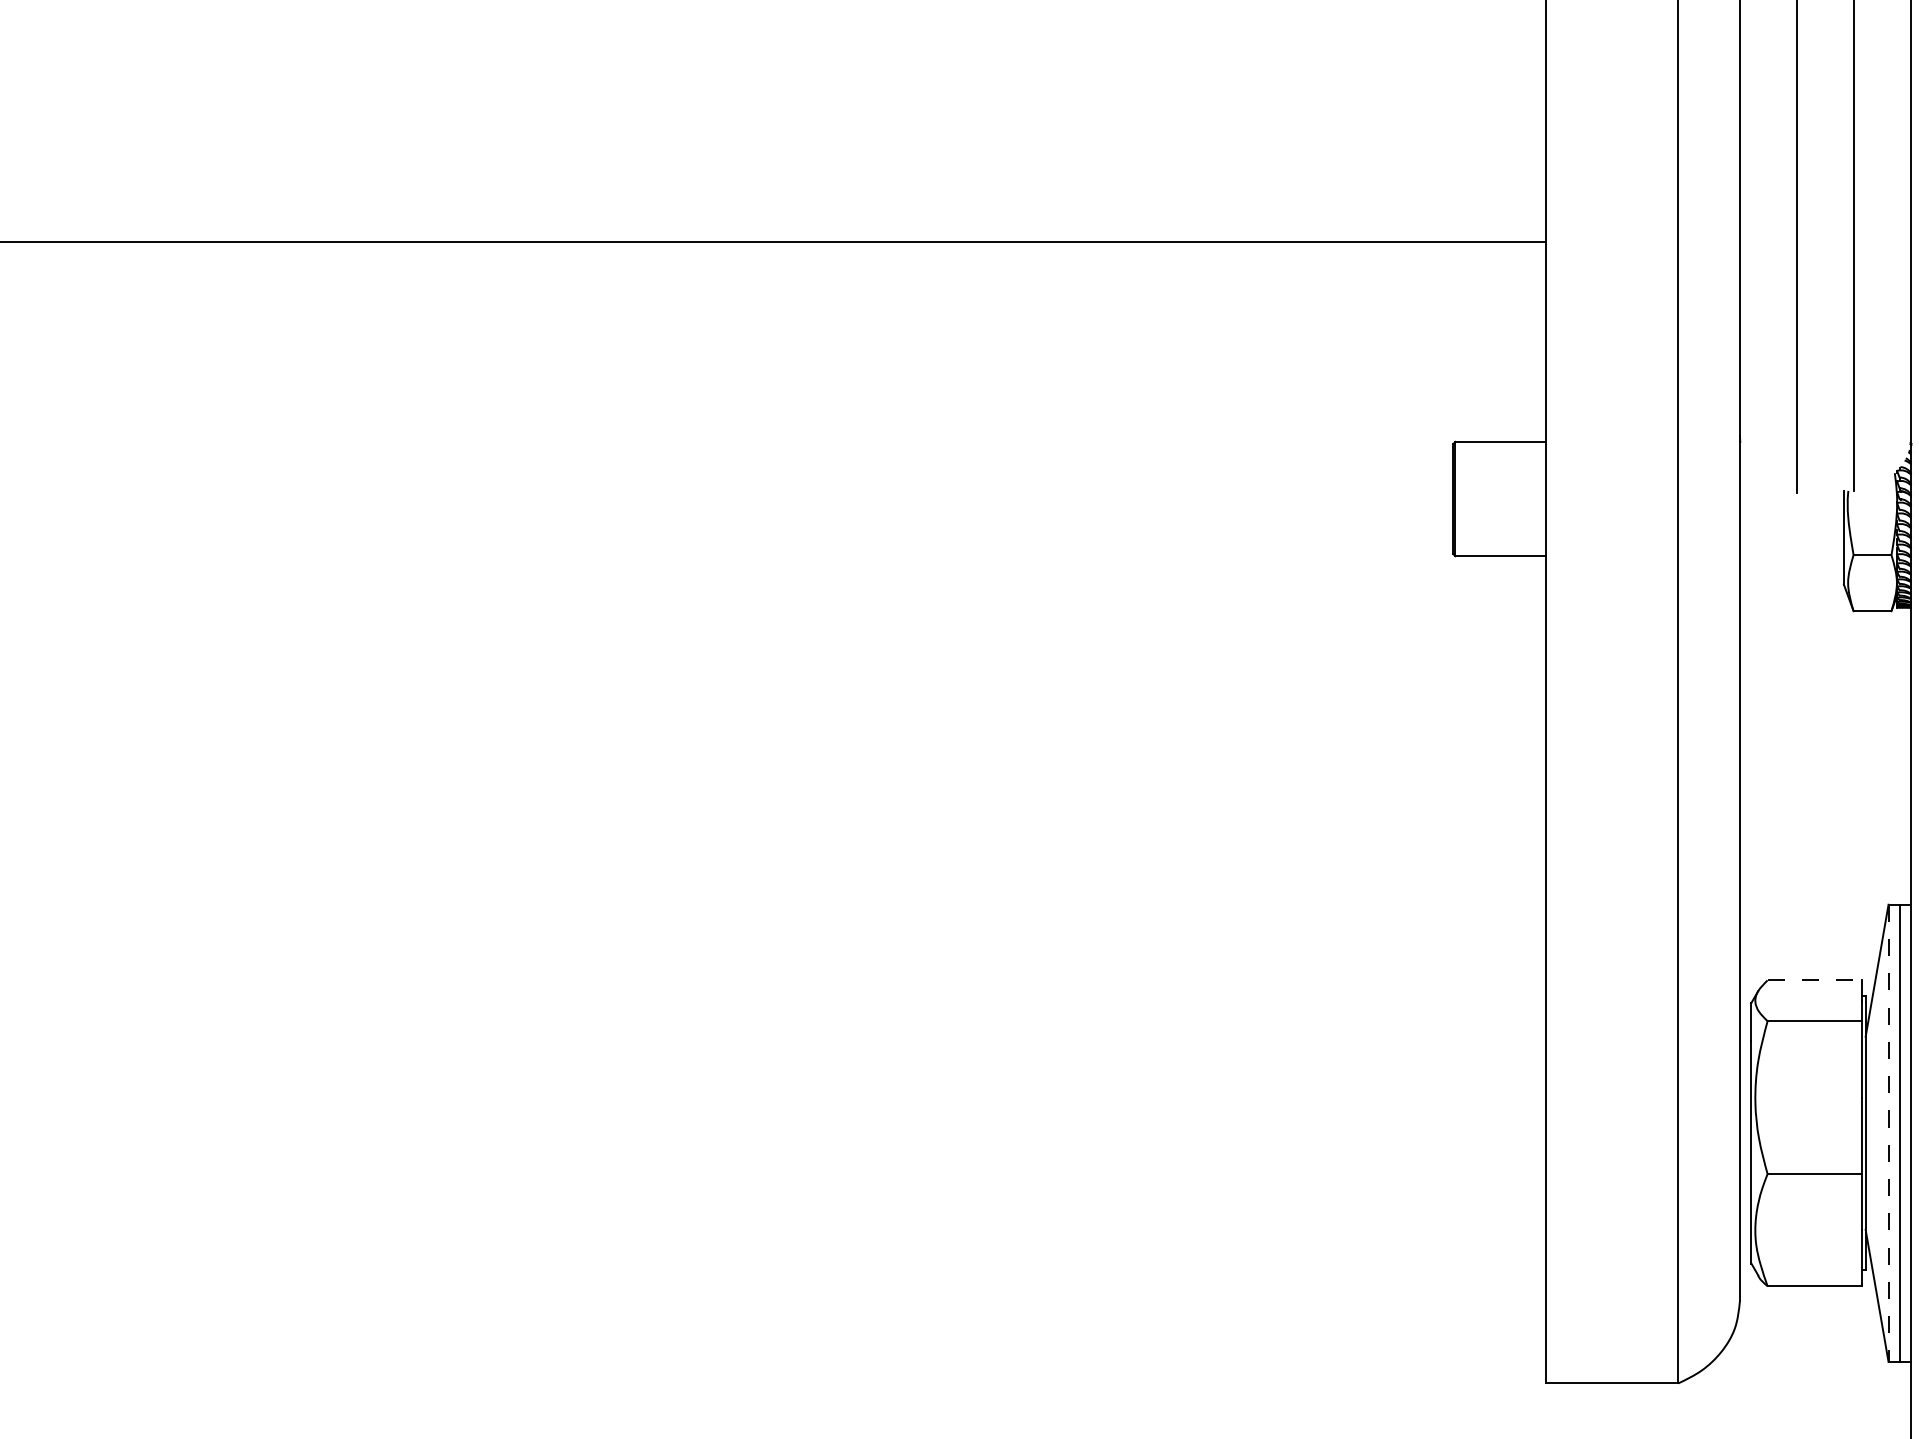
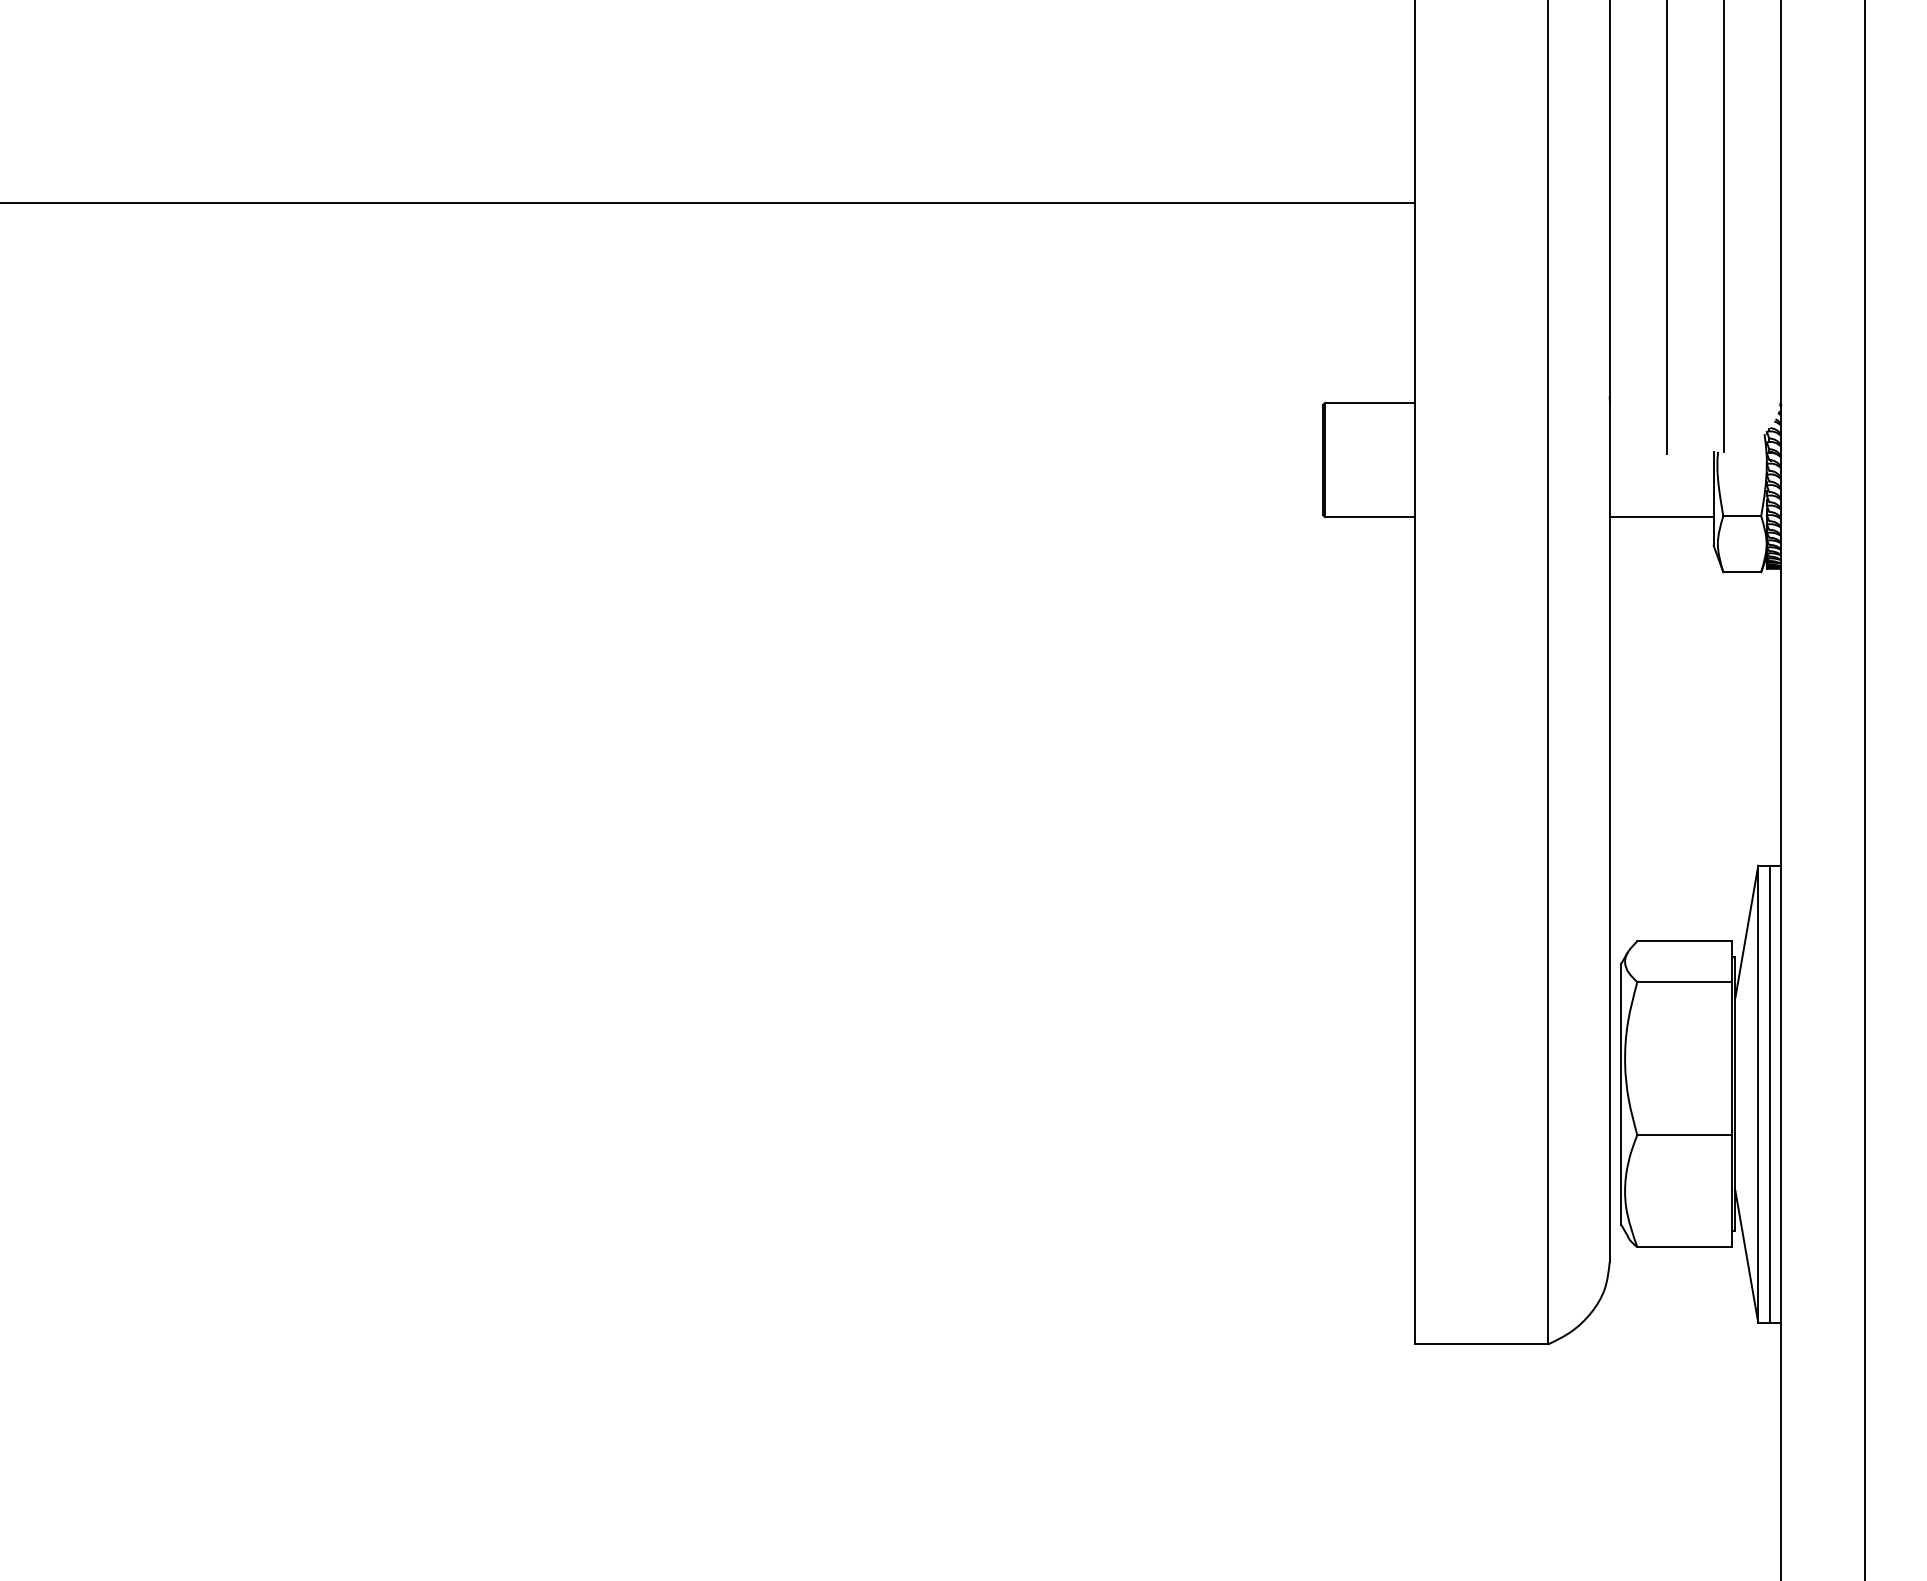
line: (1791, 556) -> (1661, 517), added
line: (1815, 980) -> (1685, 941), dashed -> solid
line: (1888, 1133) -> (1758, 1094), dashed -> solid

